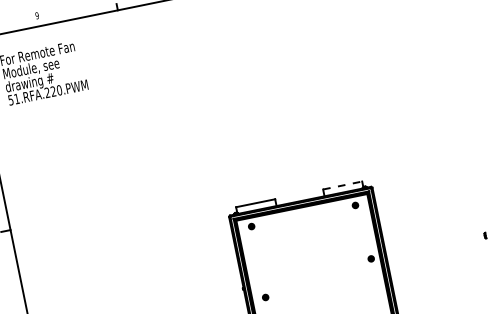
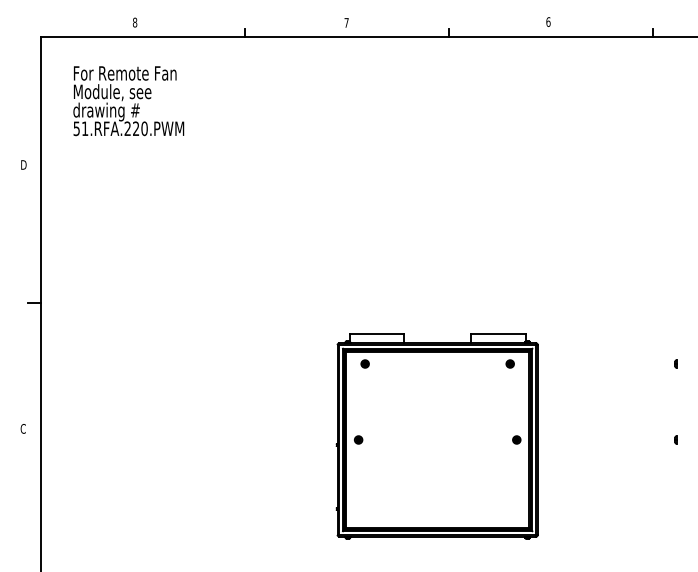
text: (36, 15) -> (134, 22), 9 -> 8
part: (473, 181) -> (675, 363), added
line: (342, 185) -> (498, 333), dashed -> solid
part: (265, 297) -> (358, 439), moved

